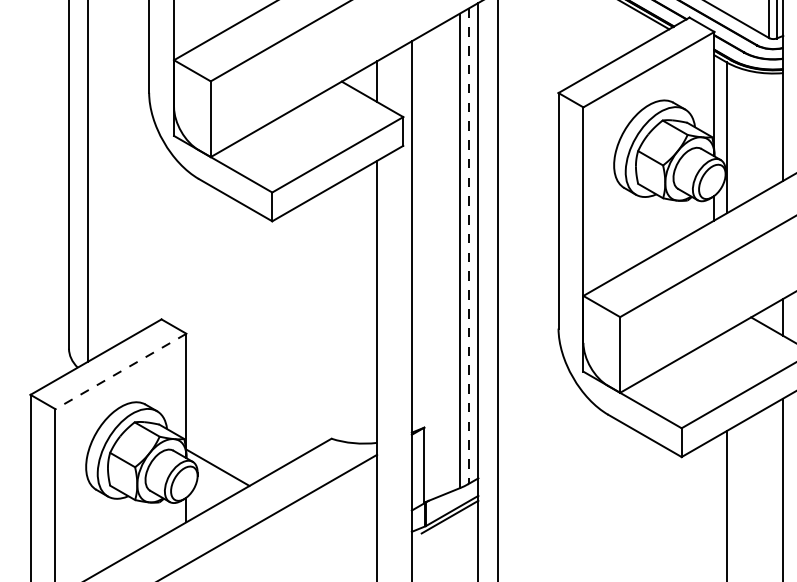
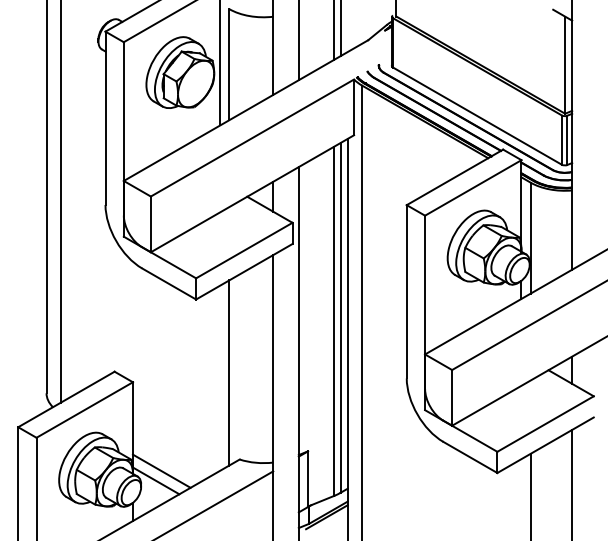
line: (468, 245) -> (340, 317), dashed -> solid
line: (317, 320) -> (229, 372), added
line: (120, 372) -> (84, 410), dashed -> solid
line: (225, 453) -> (161, 470), added

